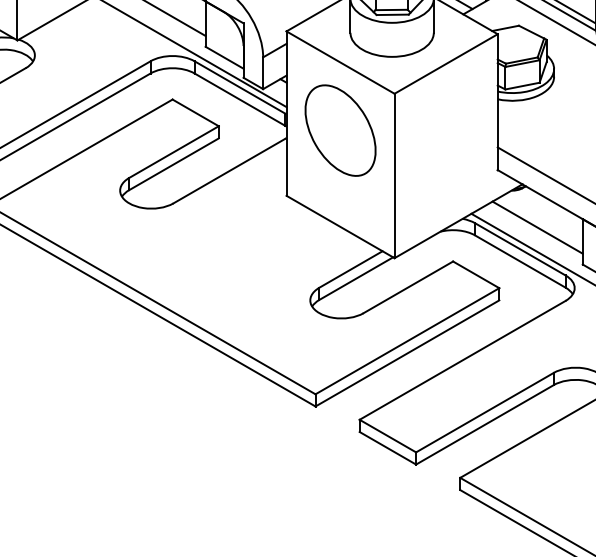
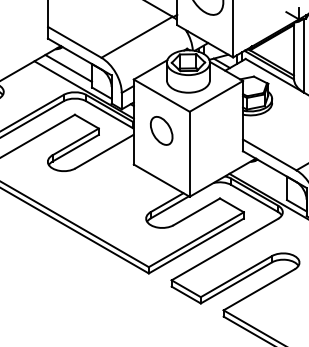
part: (339, 129) -> (161, 130), size x0.6
line: (537, 226) -> (263, 180), removed

